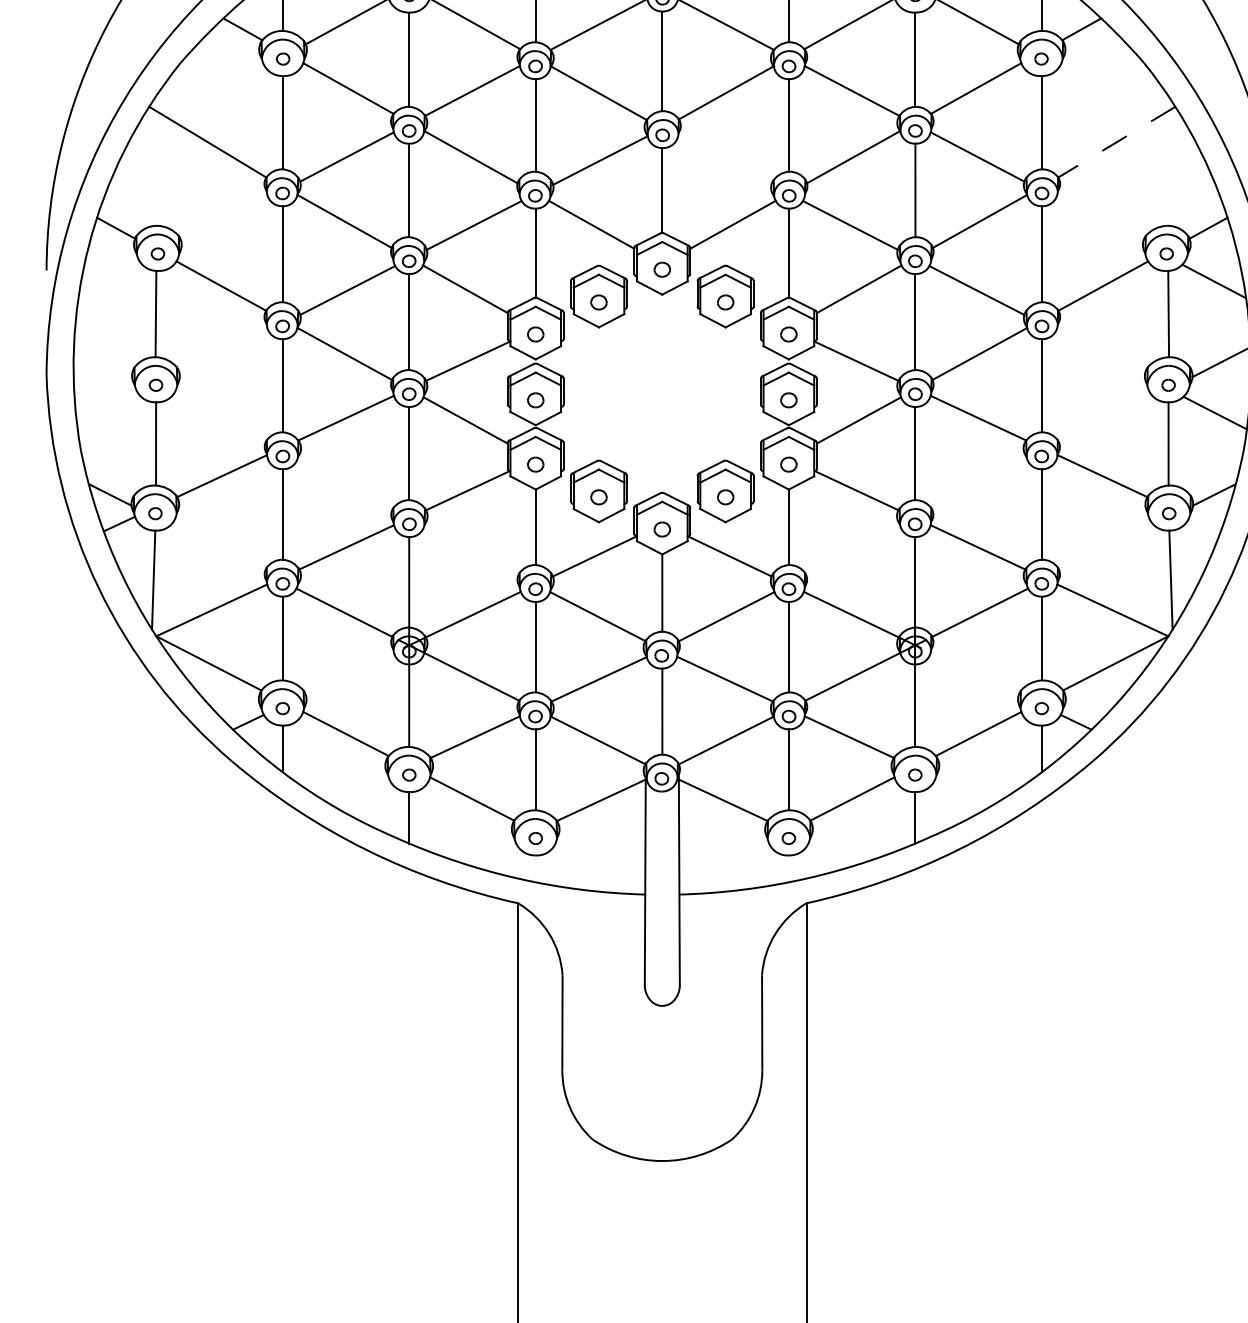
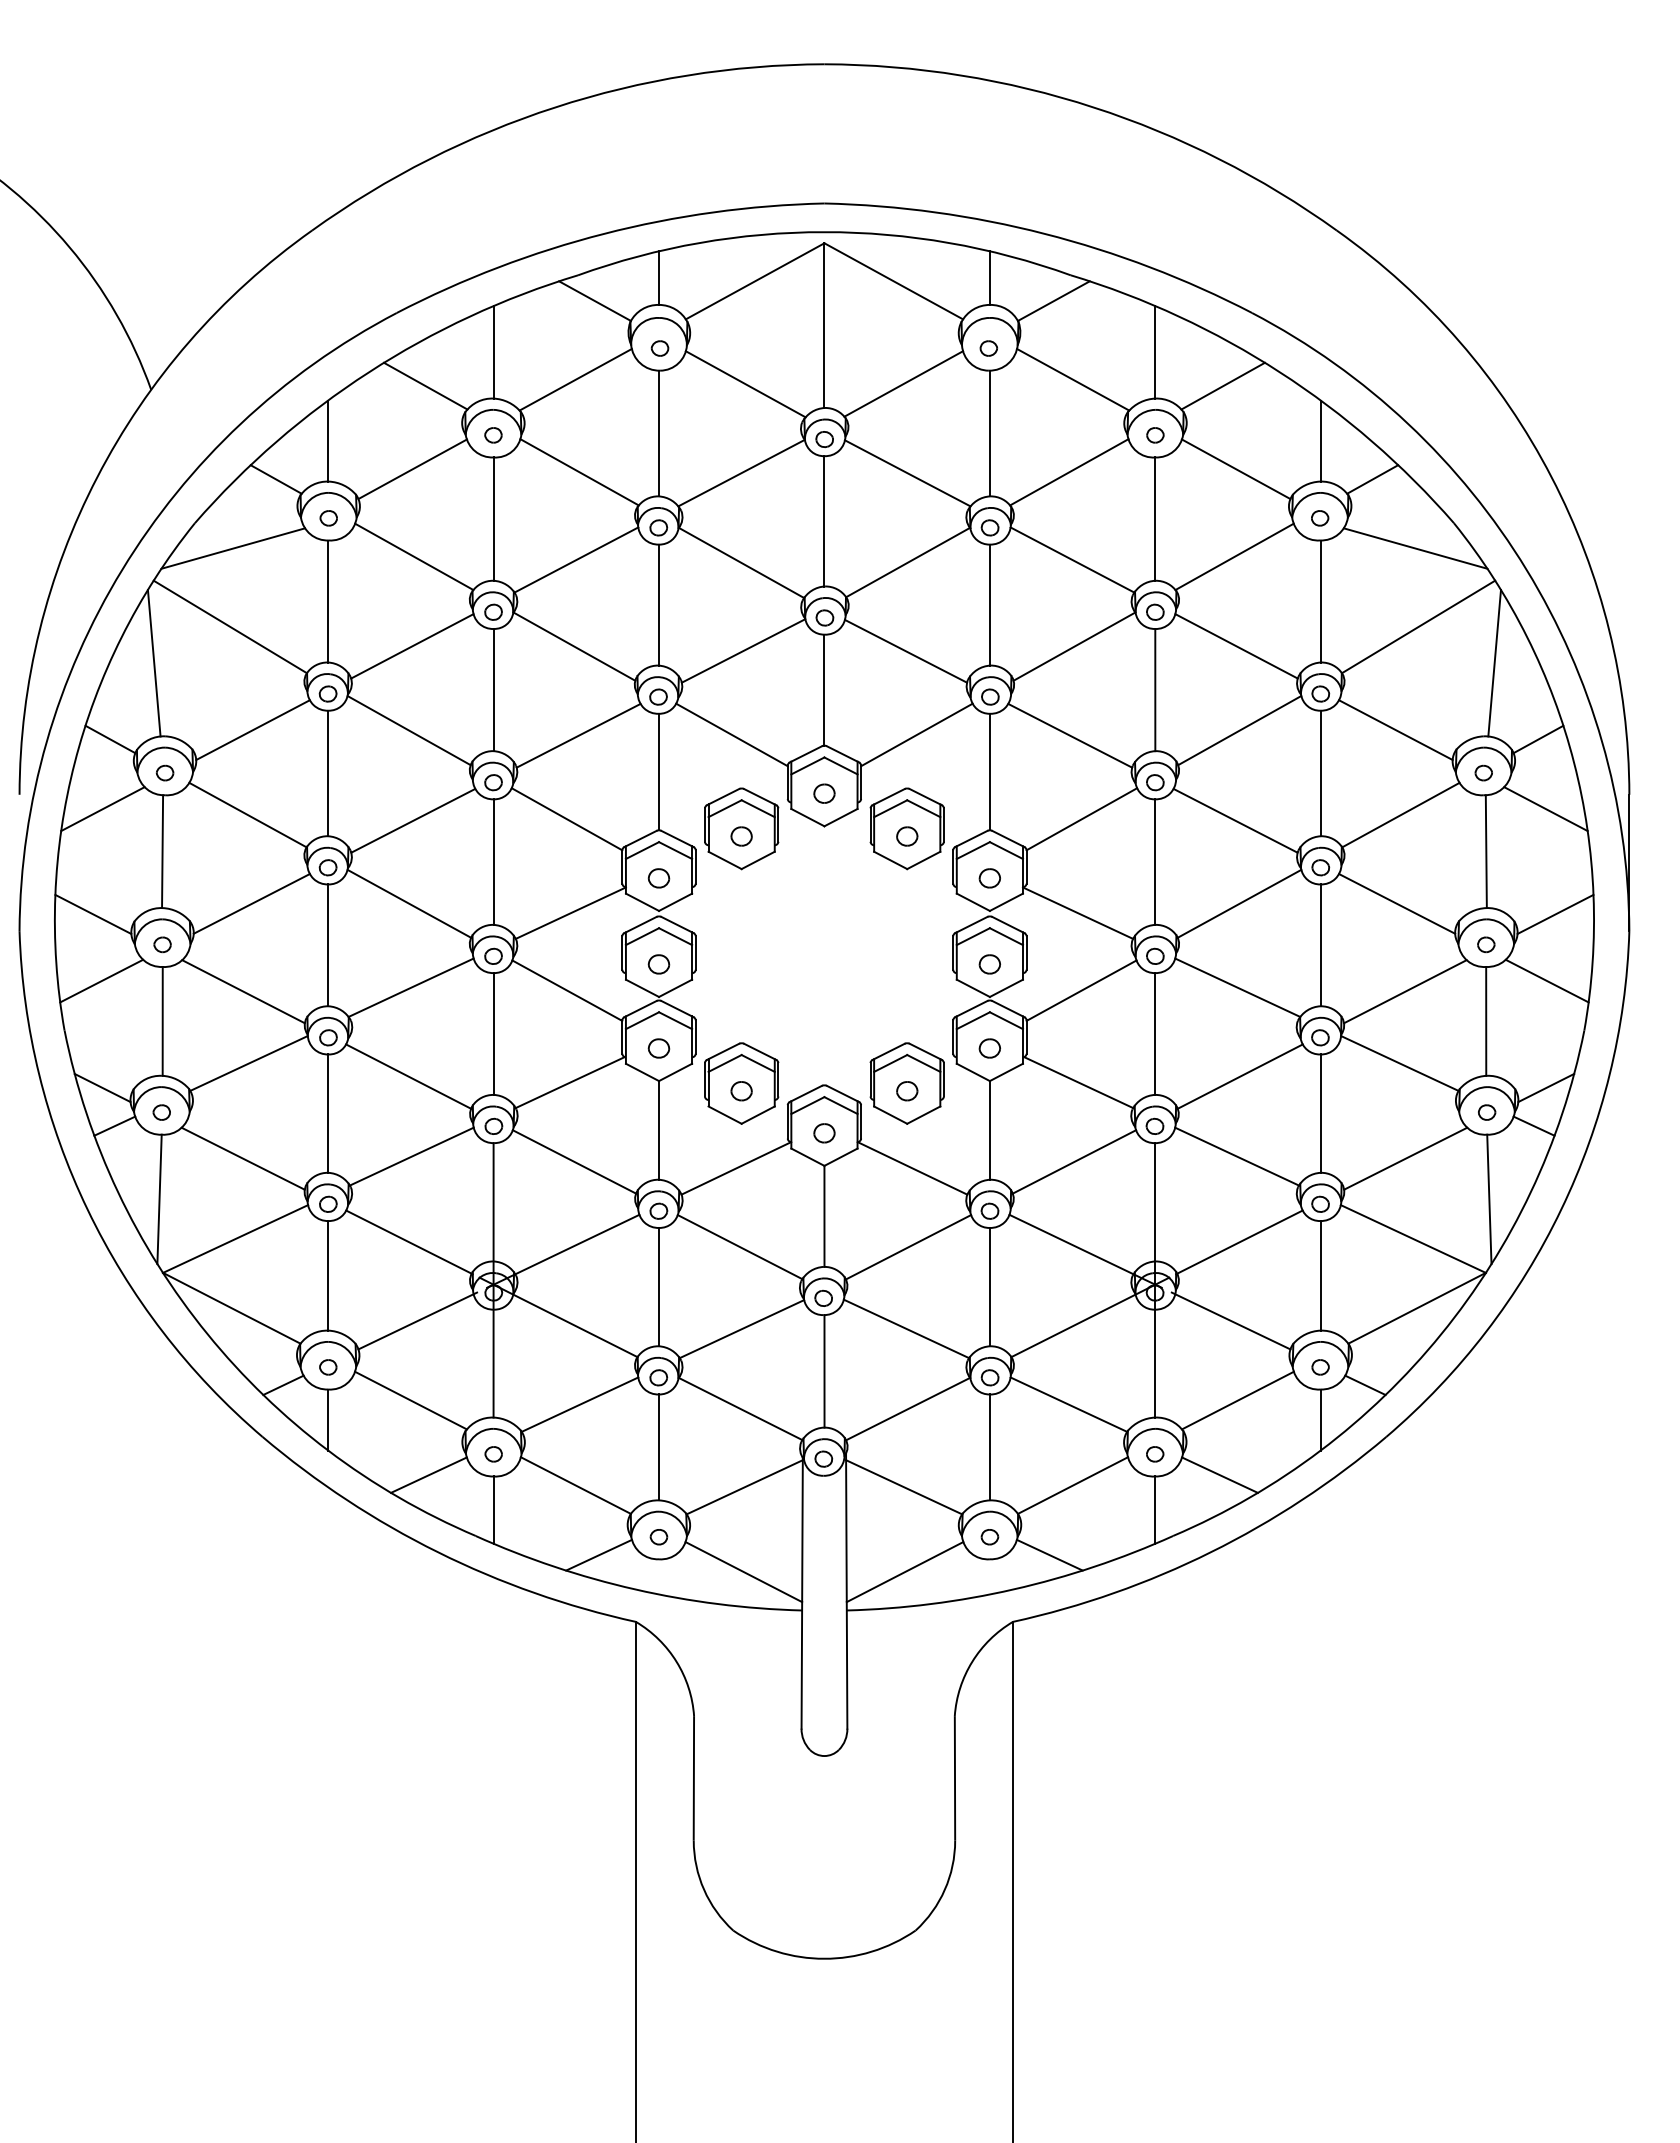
line: (210, 82) -> (233, 548), added
line: (1114, 82) -> (1415, 548), added
line: (1116, 142) -> (1418, 627), dashed -> solid
line: (724, 160) -> (905, 650), added
line: (149, 169) -> (153, 662), added
line: (1174, 169) -> (1494, 662), added
line: (224, 221) -> (252, 730), added
line: (1099, 221) -> (1395, 730), added
line: (110, 281) -> (102, 809), added
line: (224, 353) -> (251, 903), added
line: (1100, 353) -> (1397, 903), added
line: (103, 361) -> (93, 913), added
line: (109, 412) -> (101, 980), added
line: (217, 421) -> (243, 991), added
line: (1106, 421) -> (1405, 991), added
line: (344, 486) -> (408, 1076), added
line: (979, 486) -> (1239, 1076), added
line: (1204, 523) -> (1533, 1125), added
line: (217, 548) -> (242, 1158), added
line: (1106, 548) -> (1405, 1158), added
line: (471, 551) -> (574, 1161), added
line: (853, 551) -> (1074, 1161), added
line: (351, 672) -> (417, 1320), added
line: (972, 672) -> (1230, 1320), added
line: (359, 790) -> (428, 1474), added
line: (964, 790) -> (1219, 1474), added
line: (489, 851) -> (598, 1554), added
line: (834, 851) -> (1049, 1554), added
line: (600, 865) -> (743, 1572), added
line: (723, 865) -> (904, 1572), added

